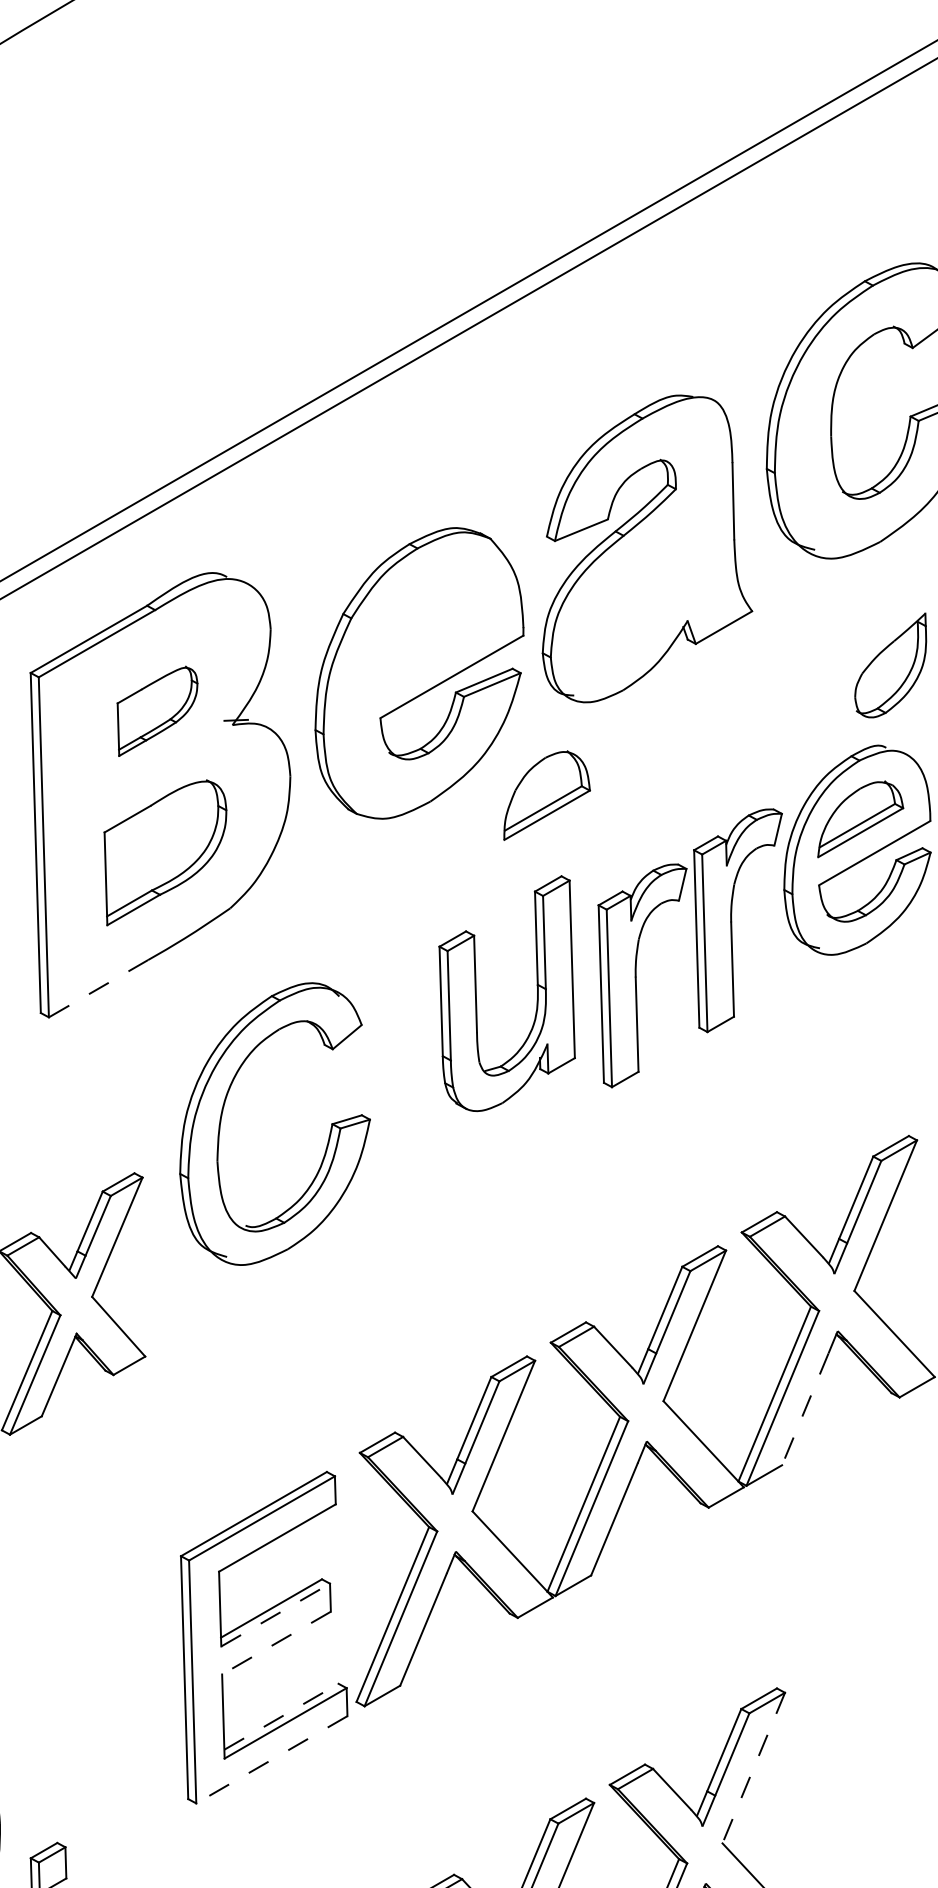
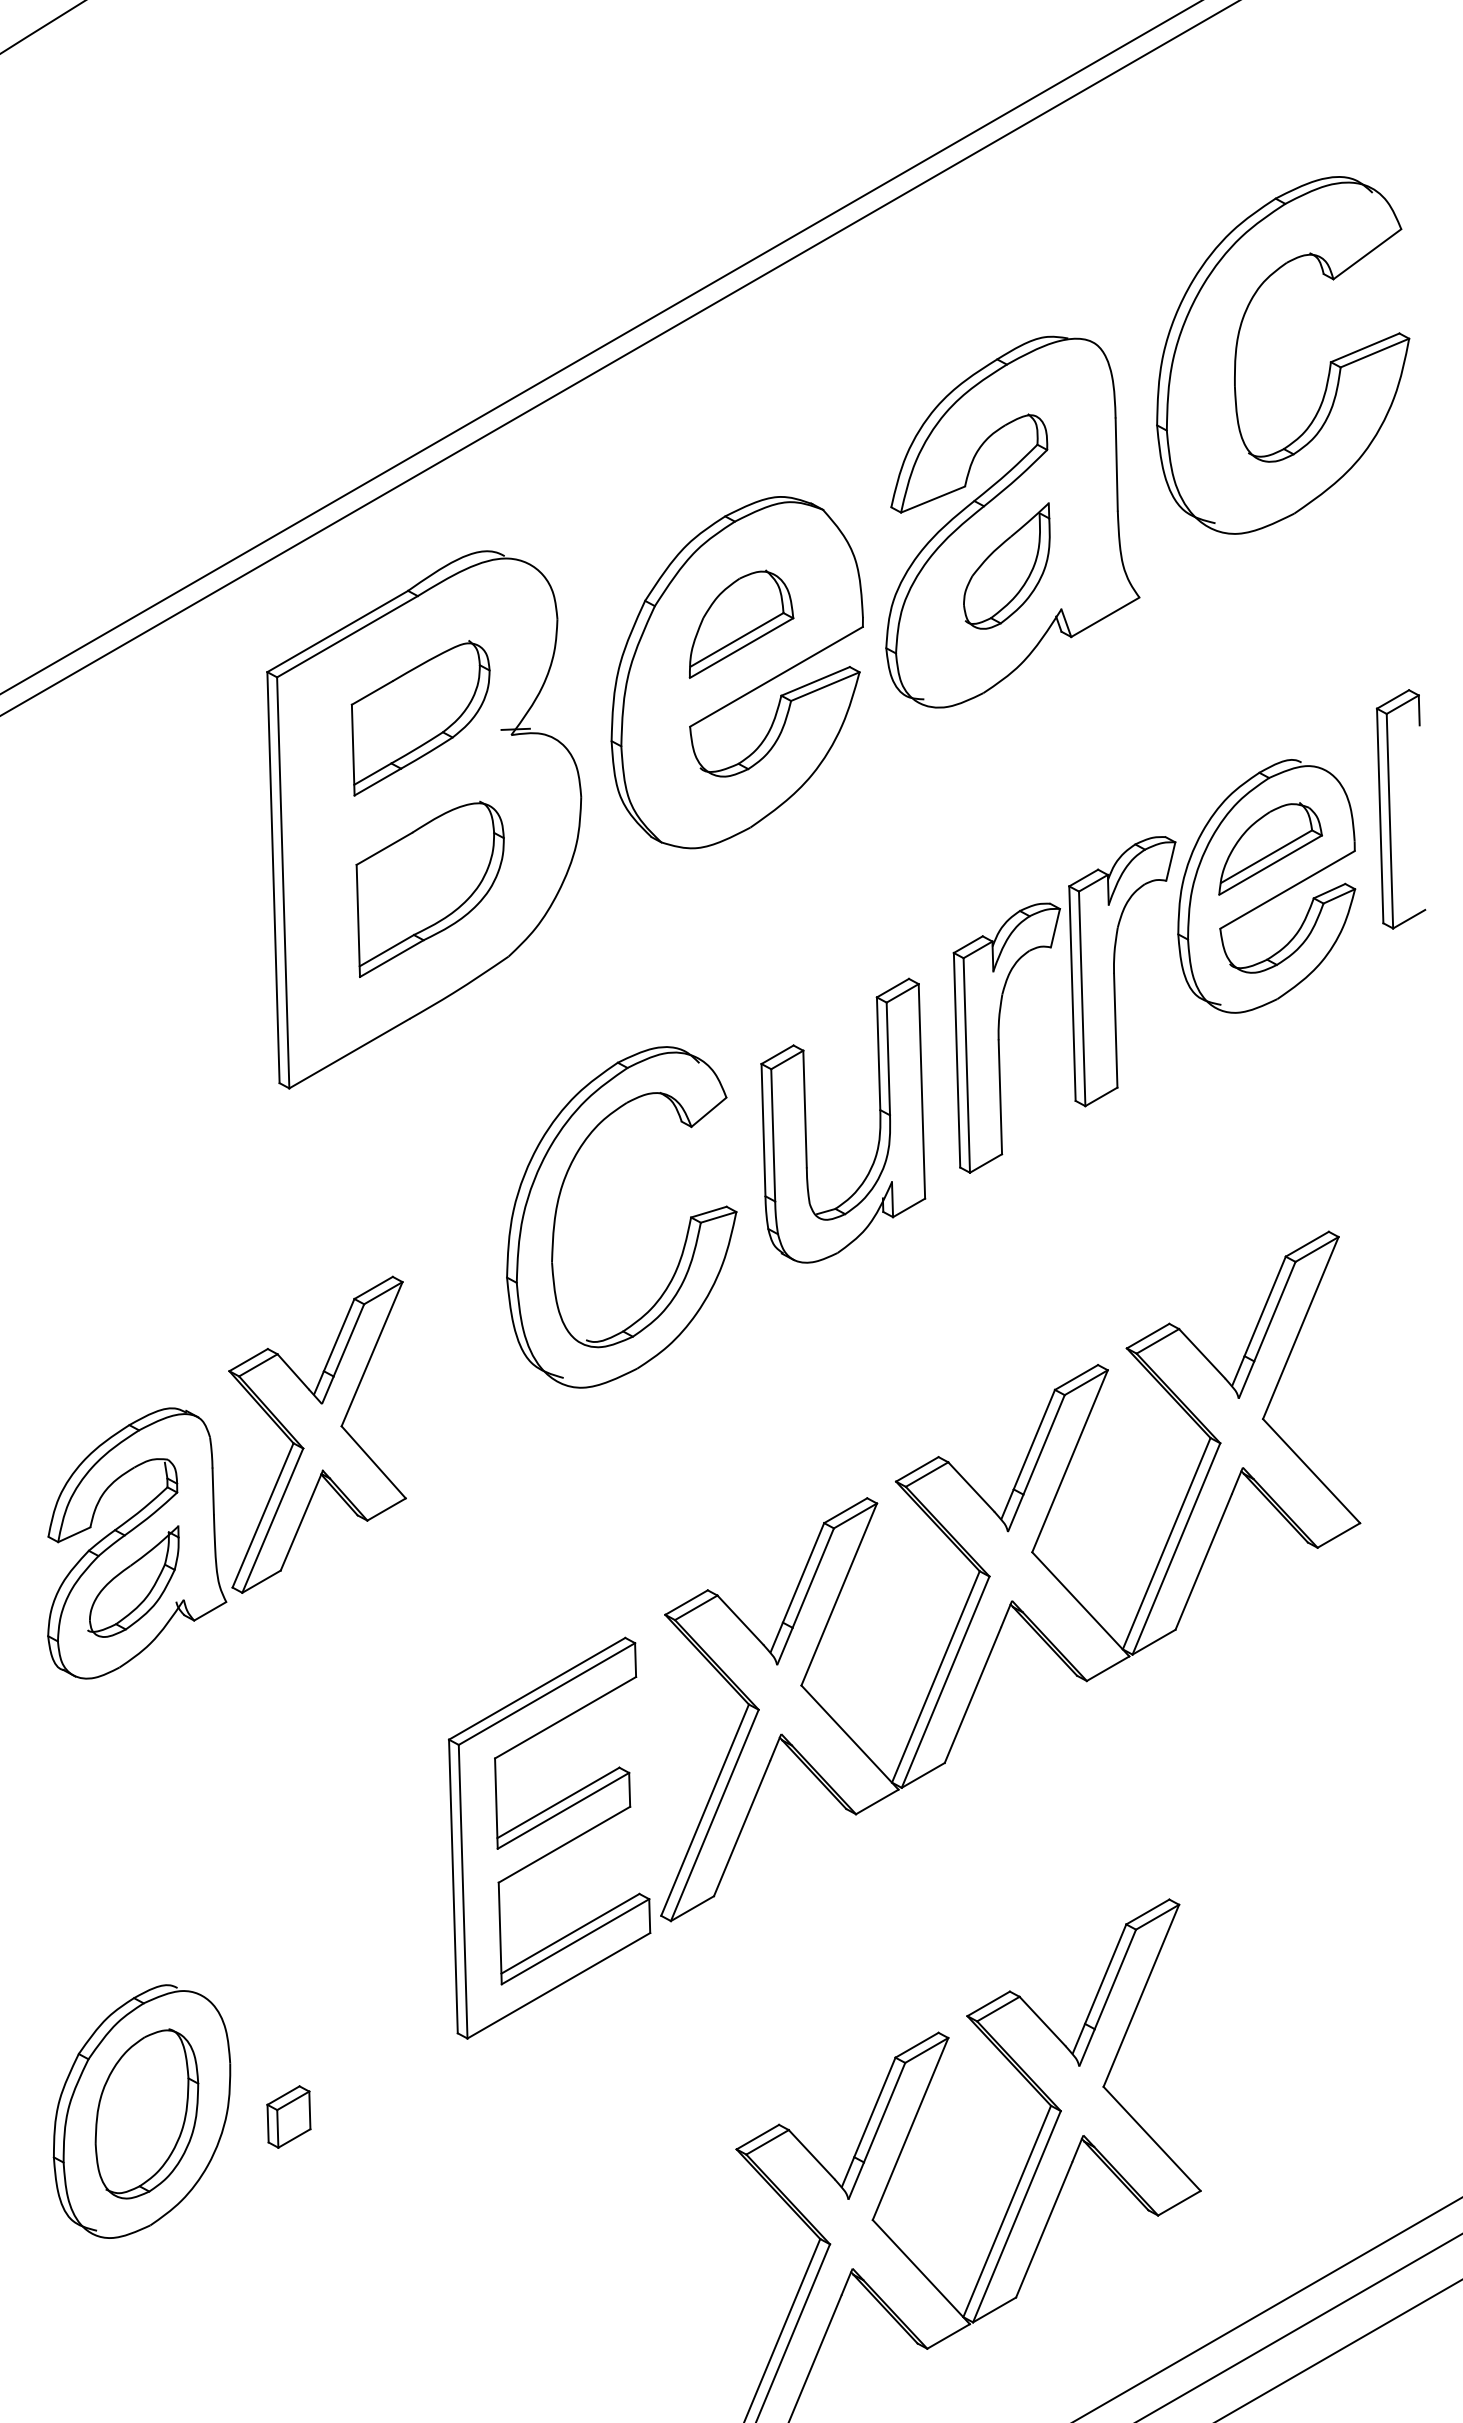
part: (890, 665) -> (1006, 565), moved
part: (157, 711) -> (420, 718), size x1.43
part: (547, 794) -> (741, 623), moved
line: (97, 988) -> (348, 1053), dashed -> solid
part: (537, 993) -> (879, 1120), moved
part: (222, 1114) -> (558, 1205), moved
line: (805, 1409) -> (1203, 1562), dashed -> solid
line: (275, 1614) -> (563, 1810), dashed -> solid
line: (276, 1642) -> (564, 1844), dashed -> solid
line: (281, 1716) -> (570, 1933), dashed -> solid
line: (271, 1760) -> (558, 1986), dashed -> solid
line: (753, 1767) -> (1141, 1995), dashed -> solid

